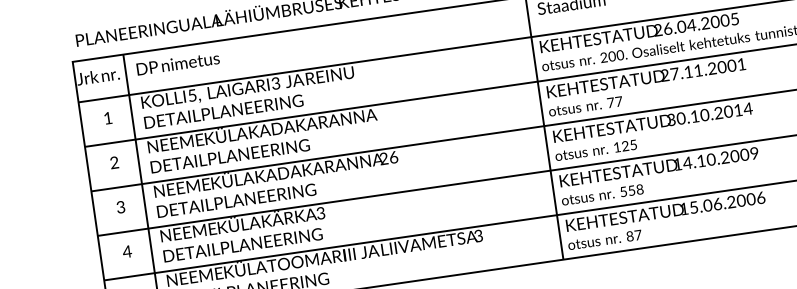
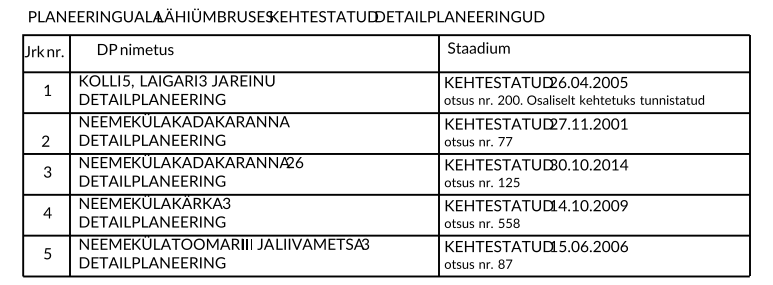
text: (177, 63) -> (135, 49), moved
text: (114, 161) -> (45, 140), moved

